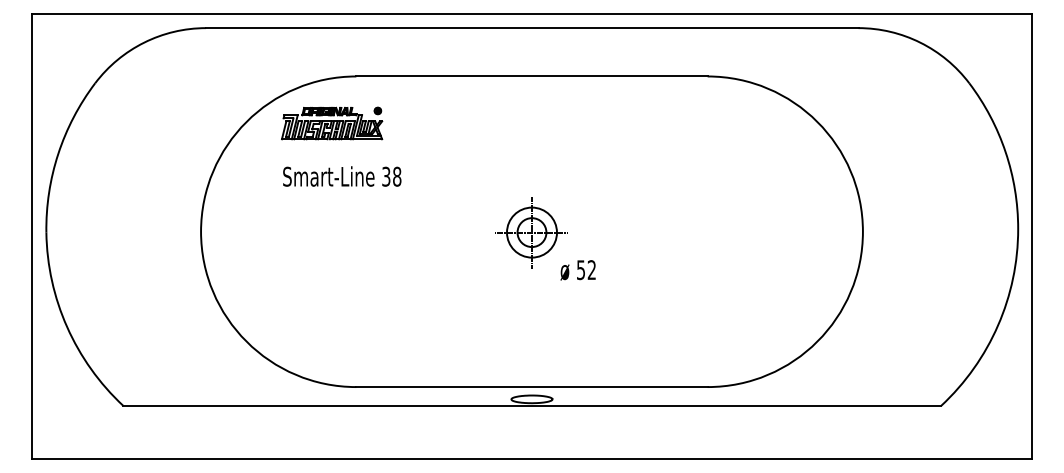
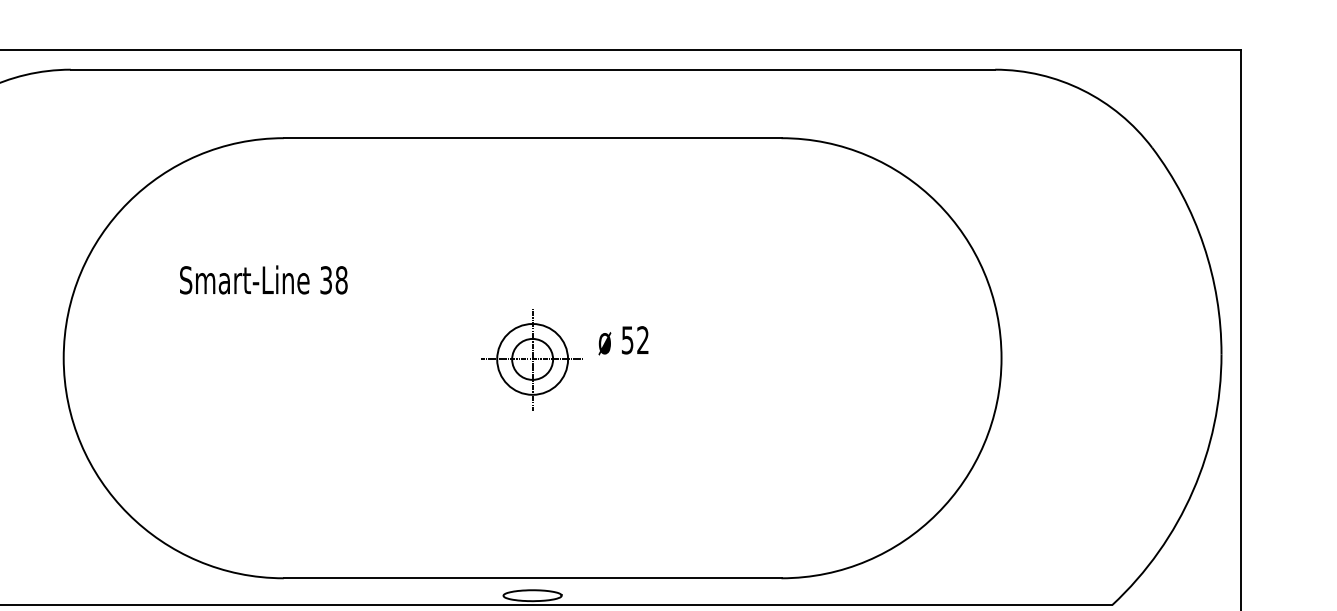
part: (332, 123) -> (249, 204), removed
text: (577, 270) -> (622, 340), moved

